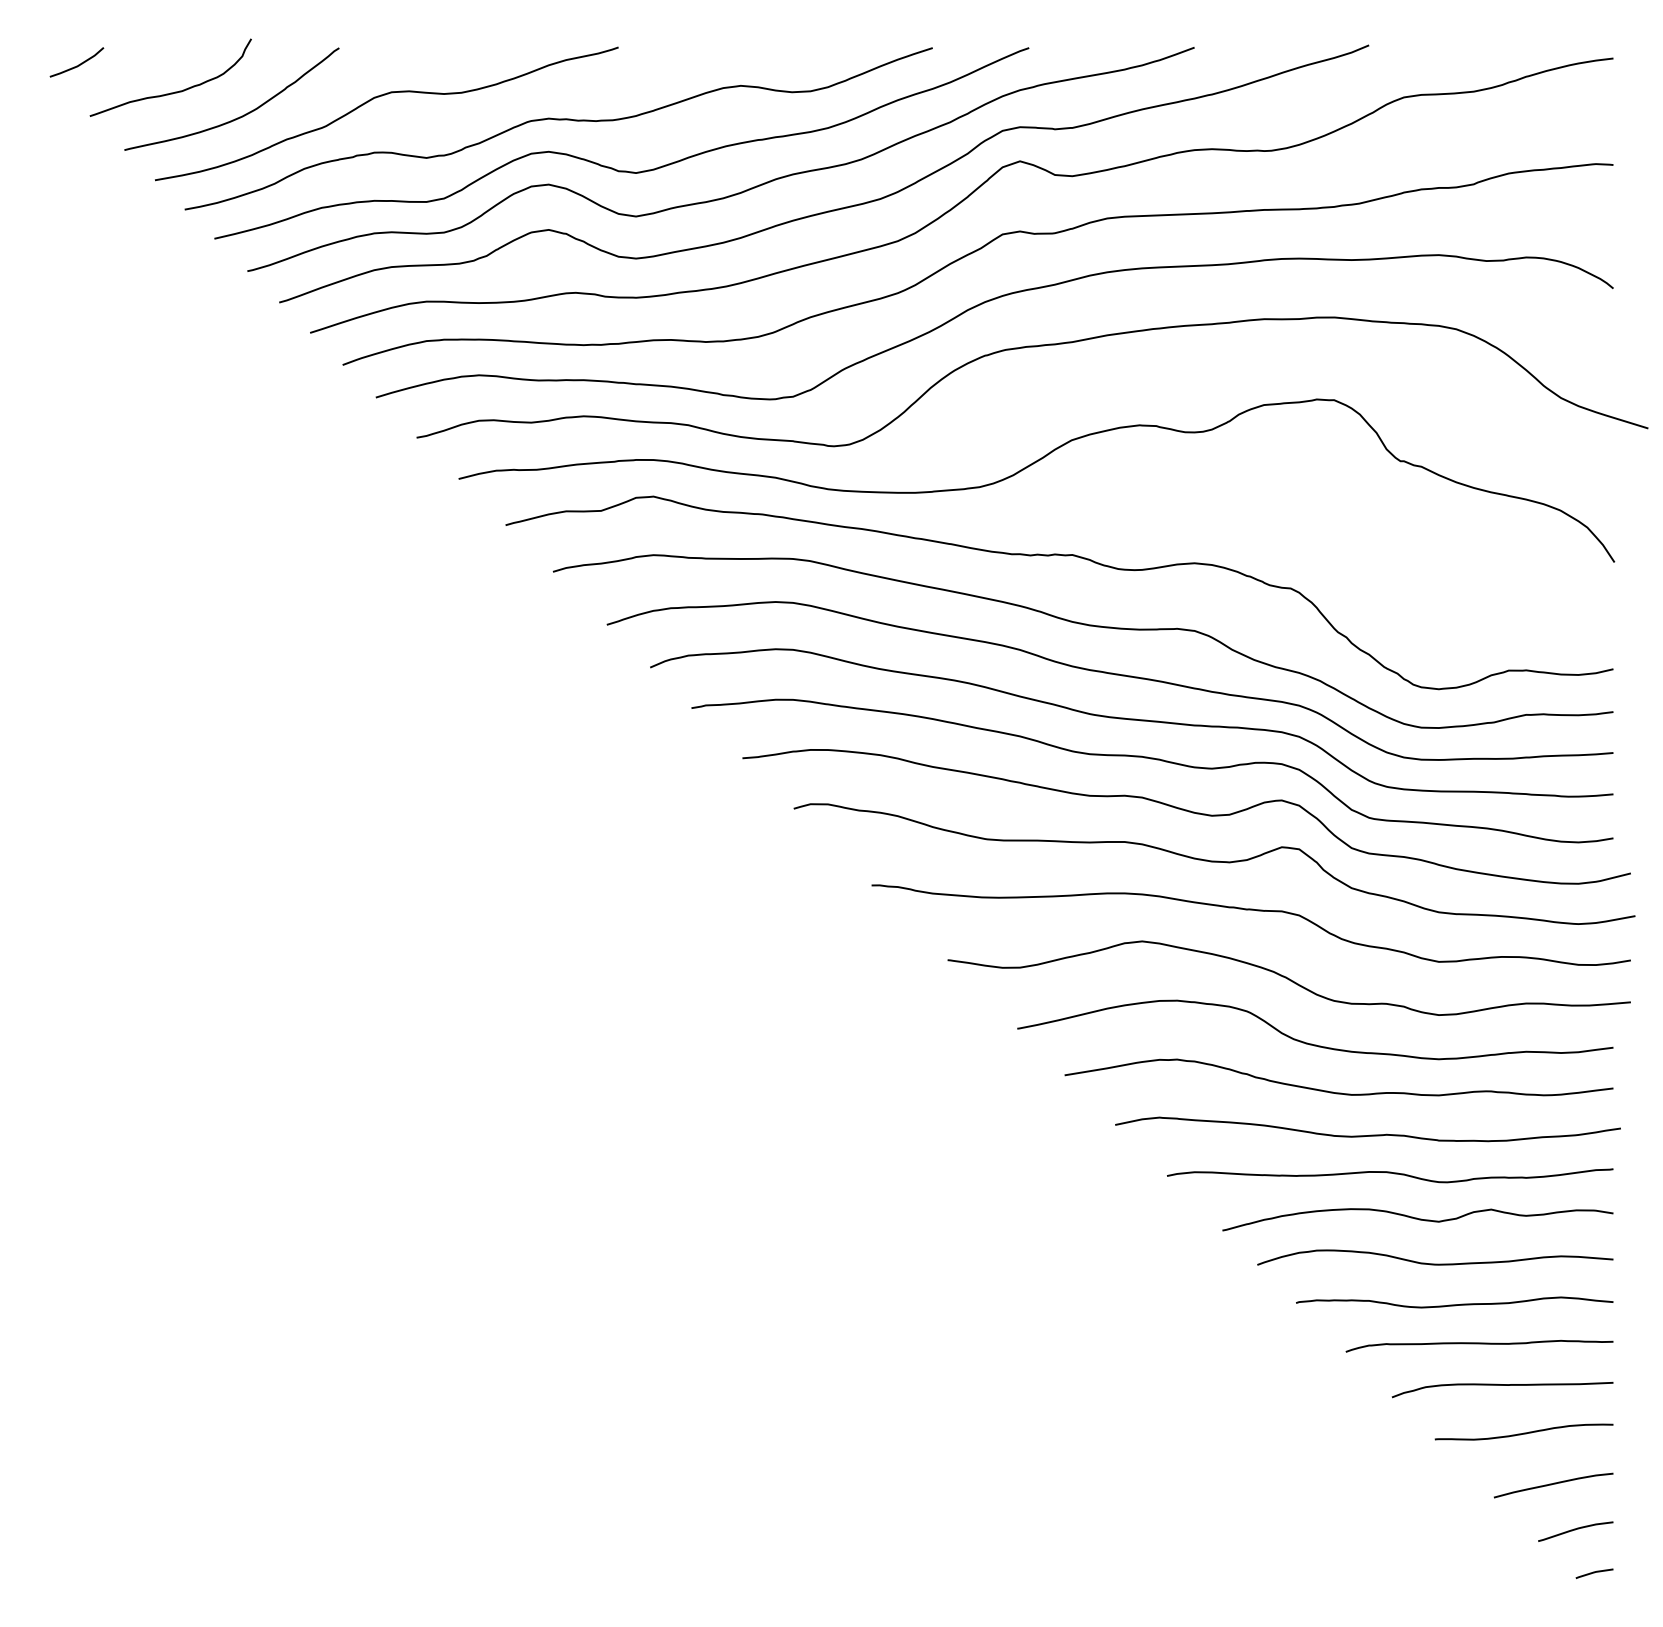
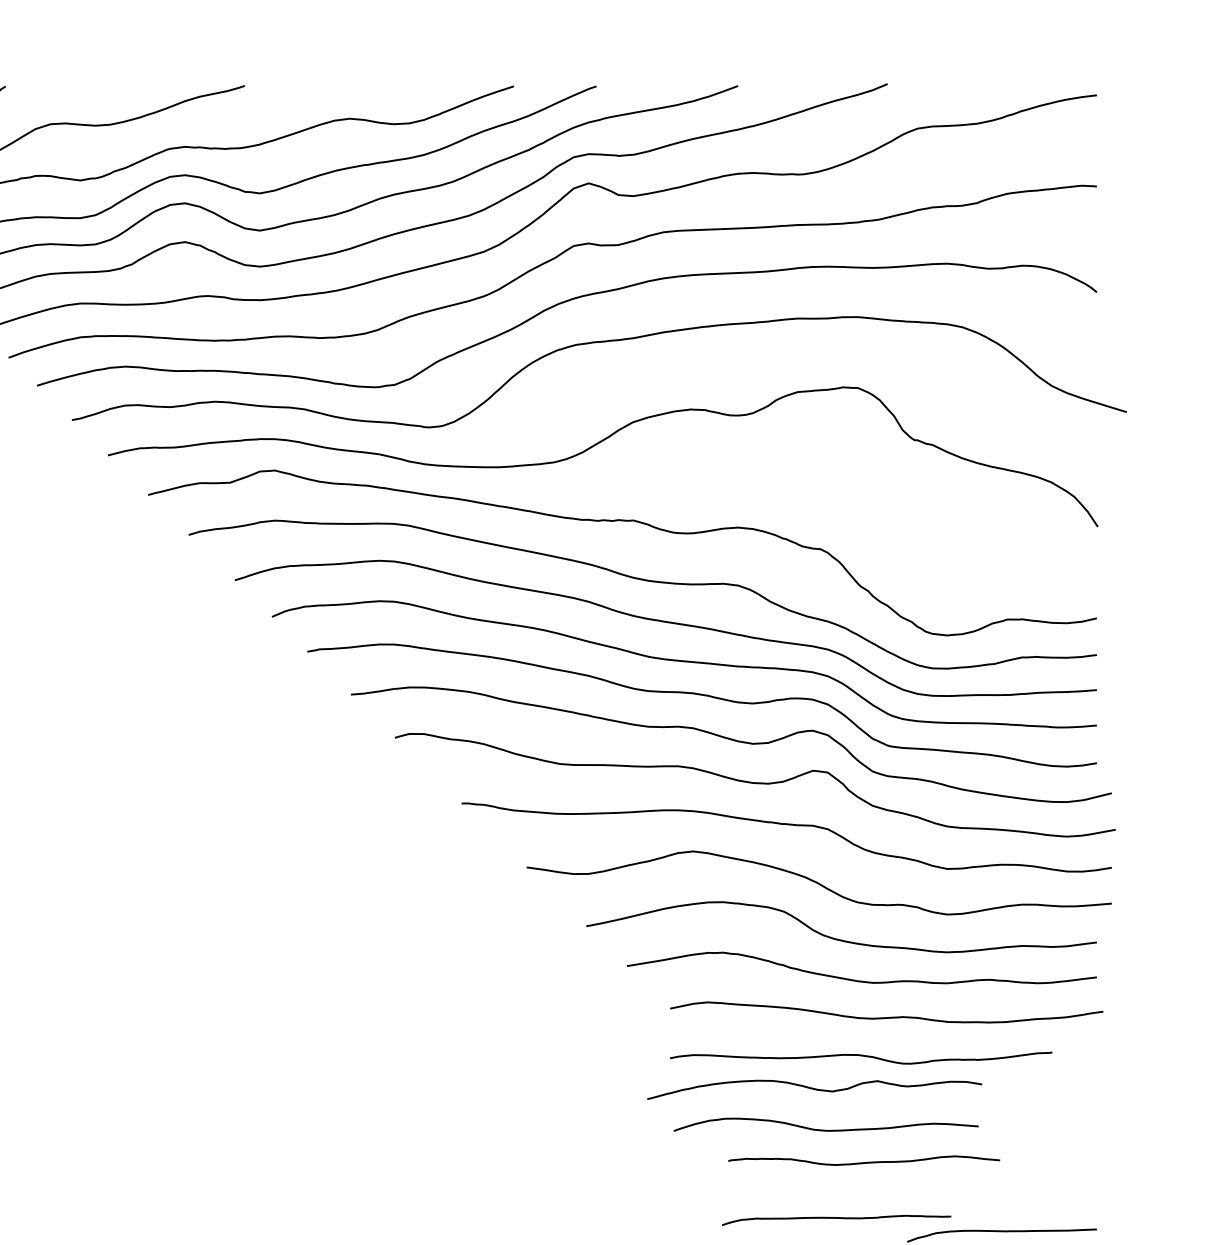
curve: (1390, 1173) -> (861, 1056), moved
curve: (1417, 1219) -> (814, 1089), moved
curve: (1435, 1263) -> (826, 1129), moved
curve: (1454, 1304) -> (864, 1162), moved
curve: (1479, 1344) -> (836, 1218), moved

